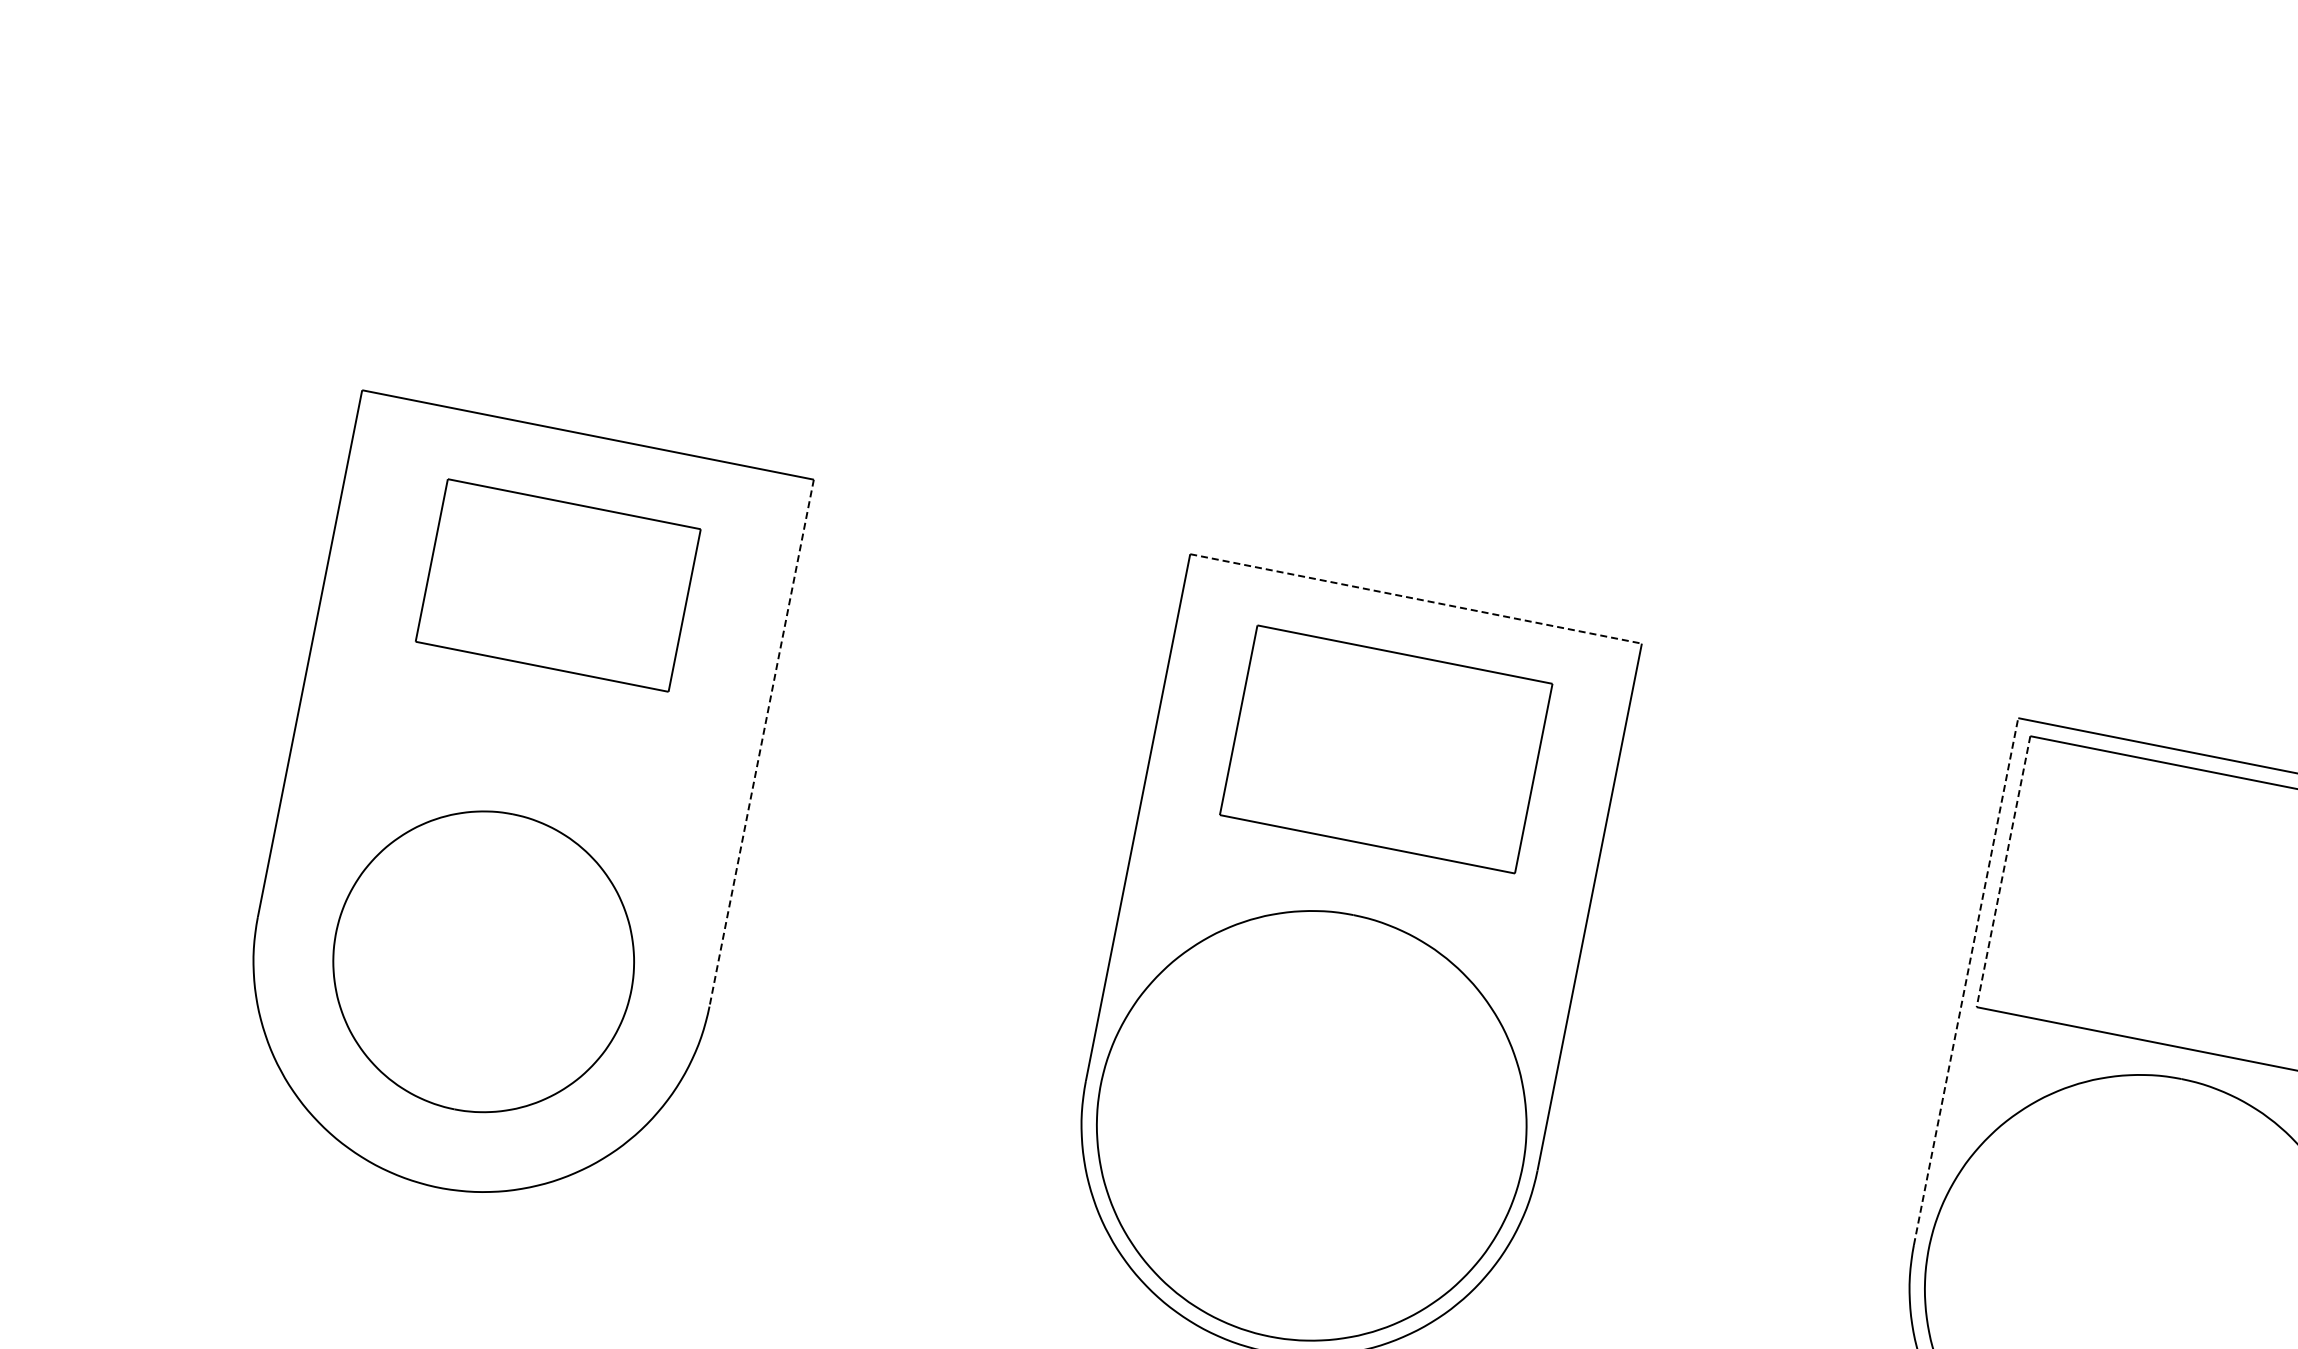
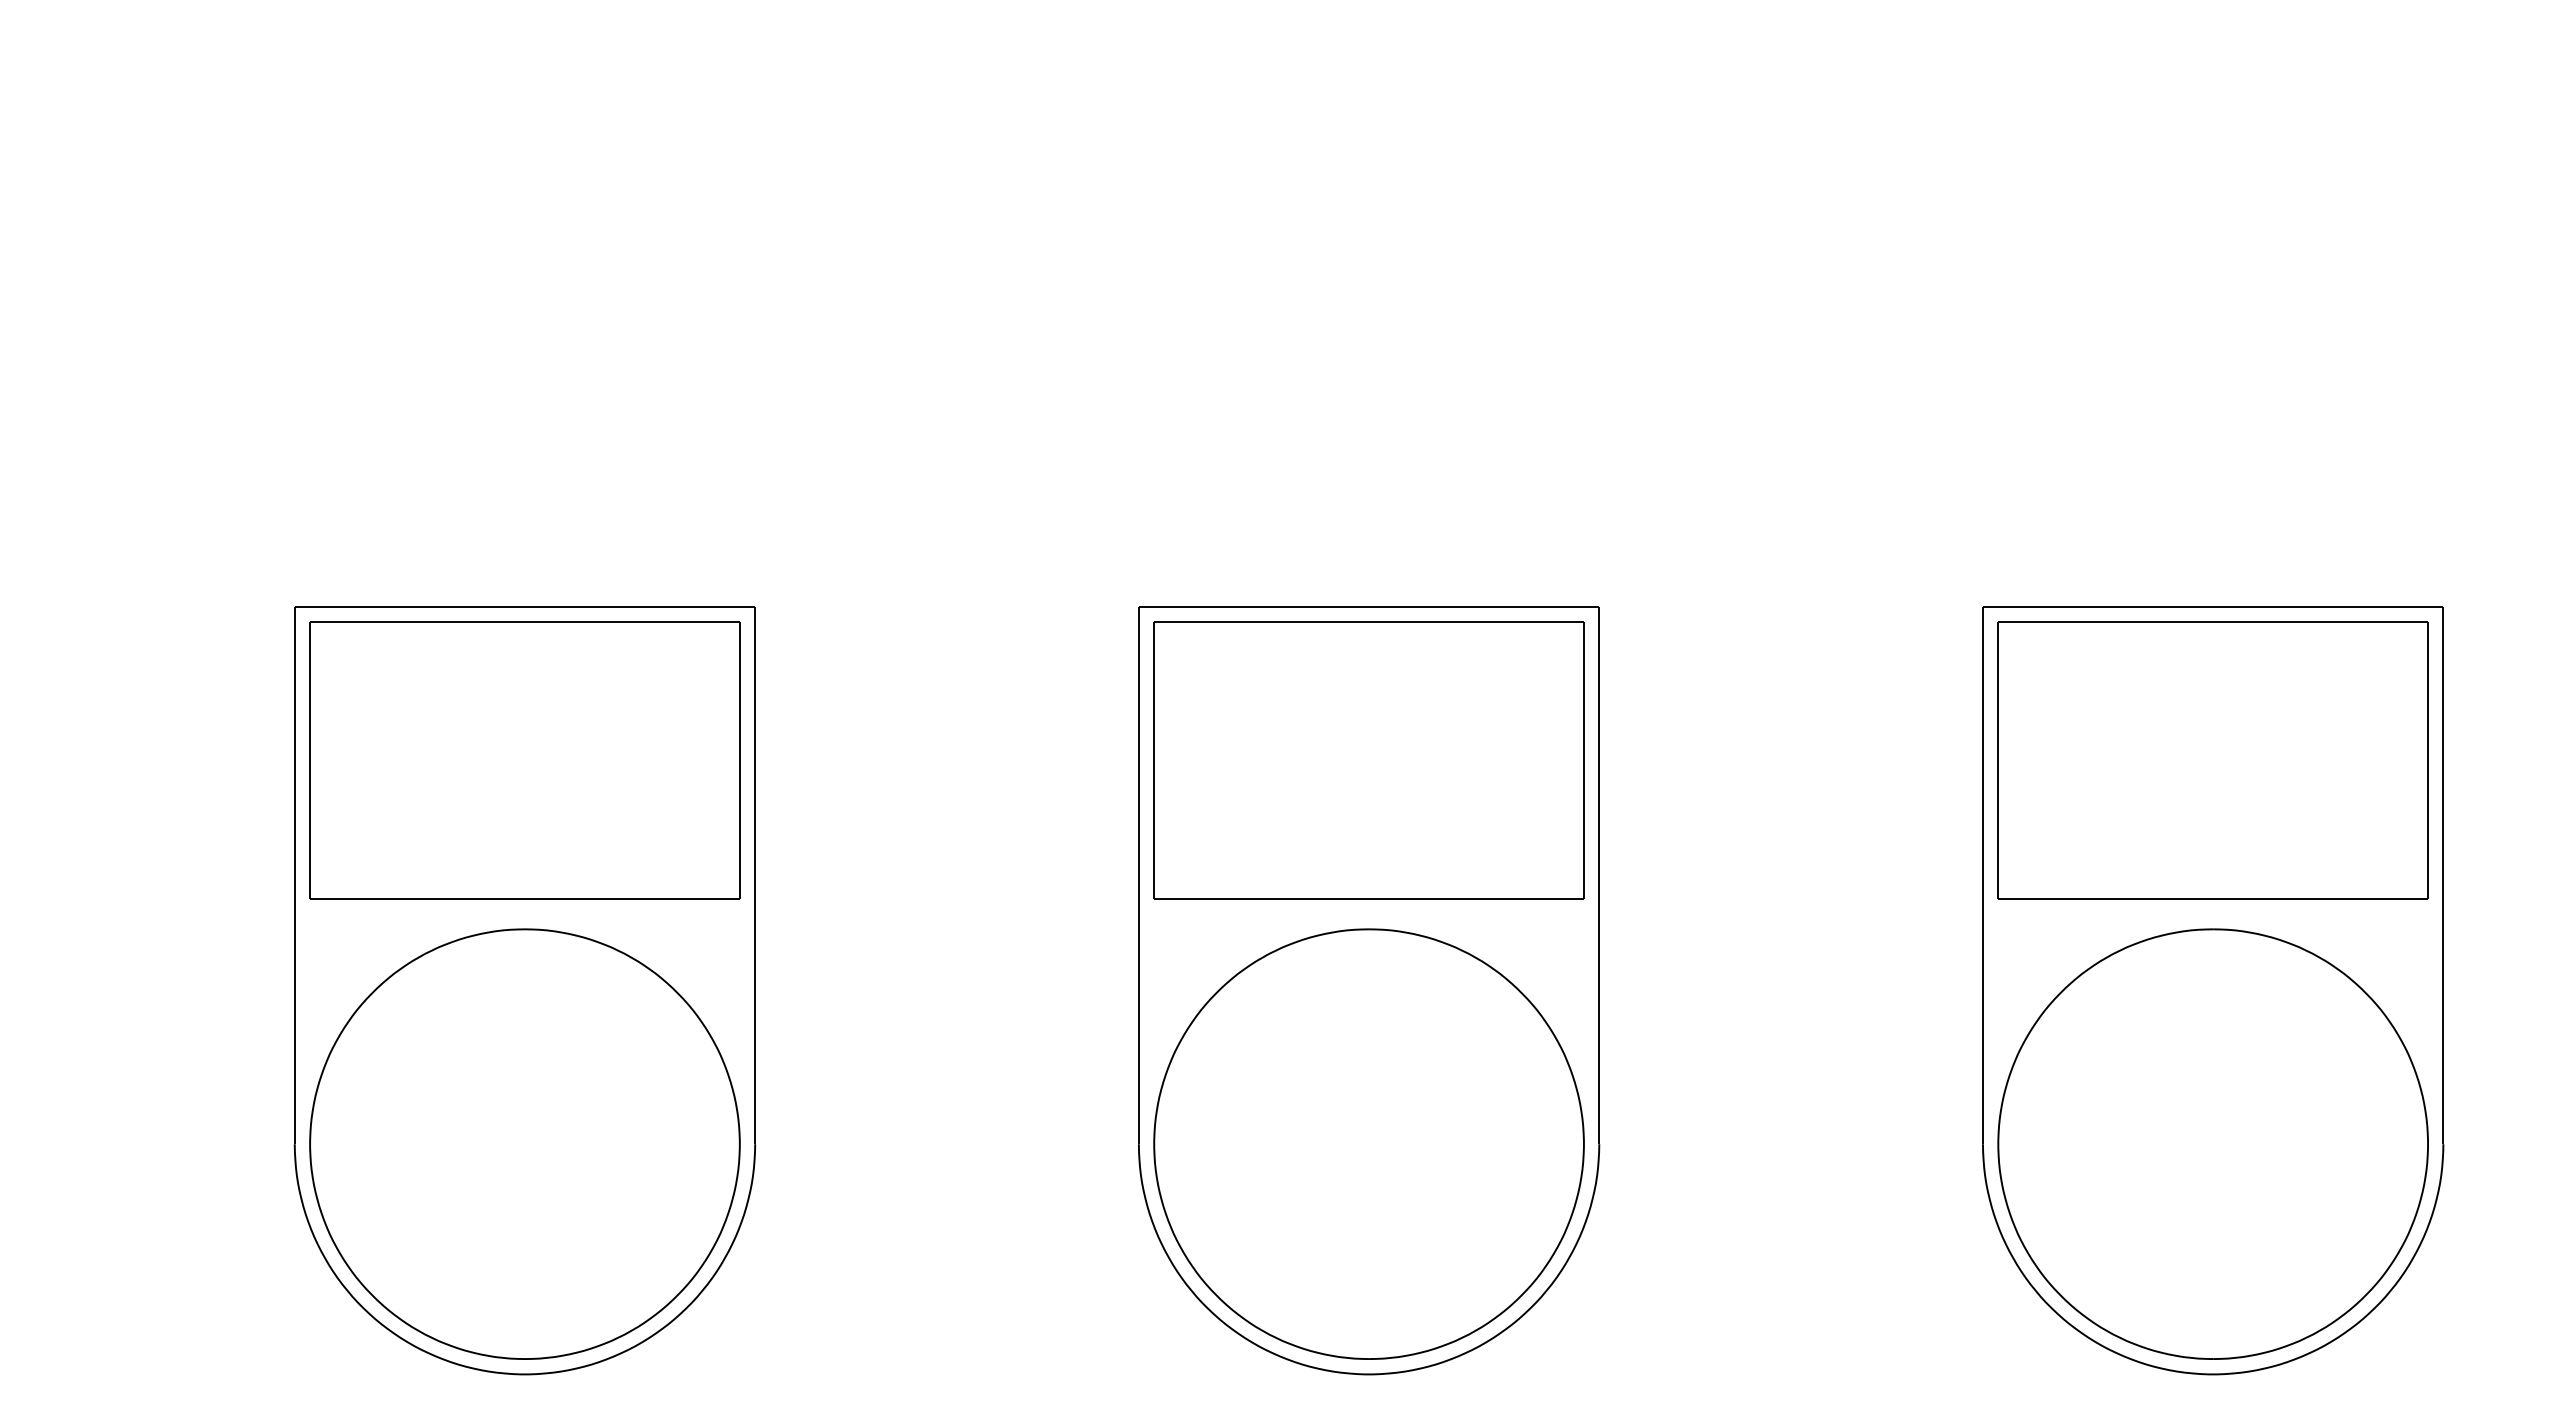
part: (557, 585) -> (524, 760), size x1.67
line: (1416, 599) -> (1369, 607), dashed -> solid
line: (762, 743) -> (755, 875), dashed -> solid
part: (1385, 749) -> (1368, 760), size x1.43
line: (2003, 872) -> (1998, 761), dashed -> solid
part: (483, 961) -> (524, 1143), size x1.43
line: (1965, 981) -> (1982, 875), dashed -> solid

